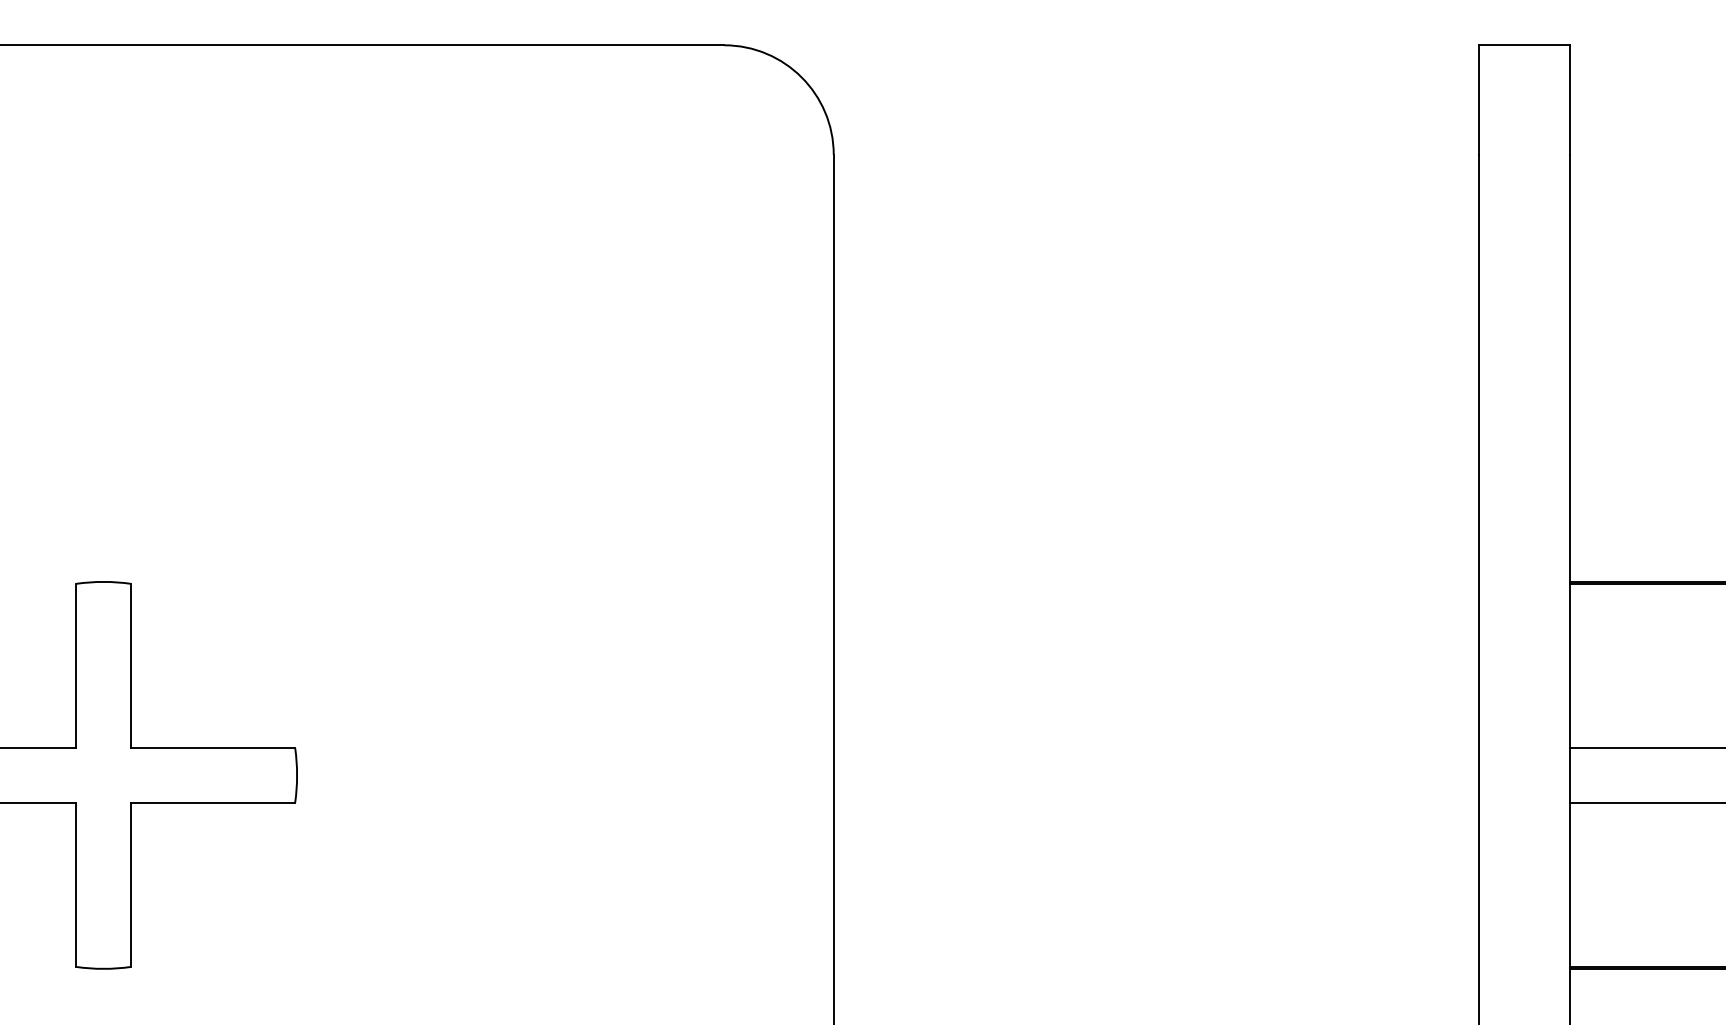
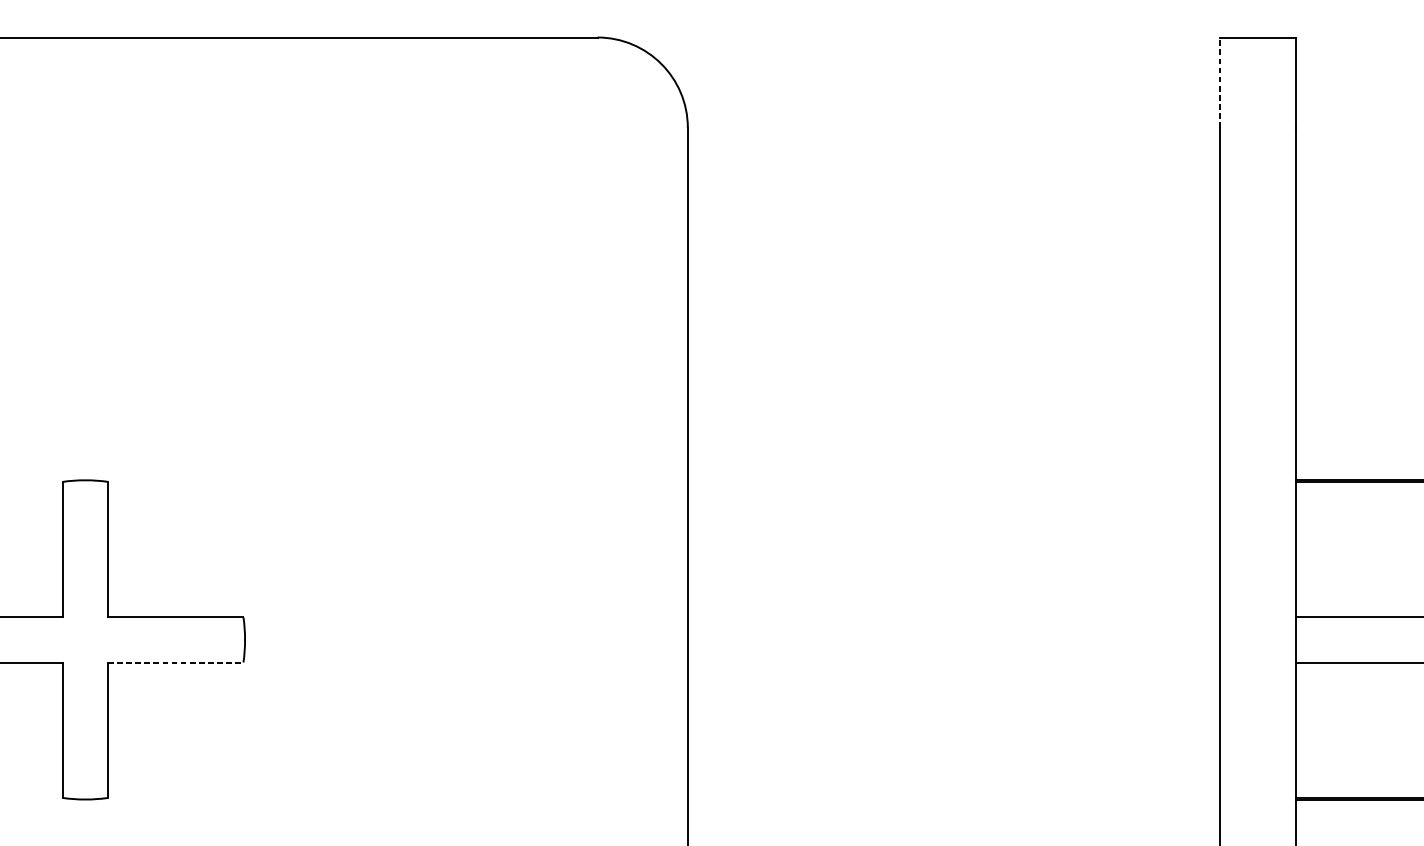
line: (1479, 100) -> (1220, 83), solid -> dashed
line: (213, 802) -> (176, 662), solid -> dashed

